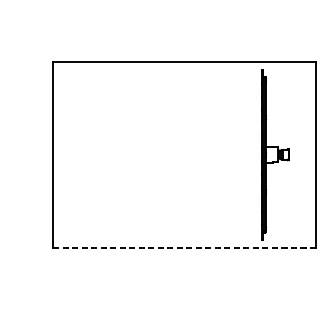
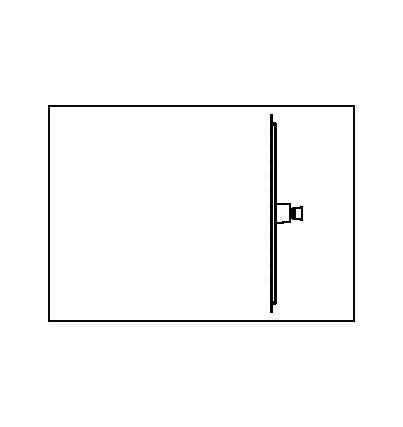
part: (275, 154) -> (286, 213), moved
line: (184, 248) -> (201, 321), dashed -> solid

